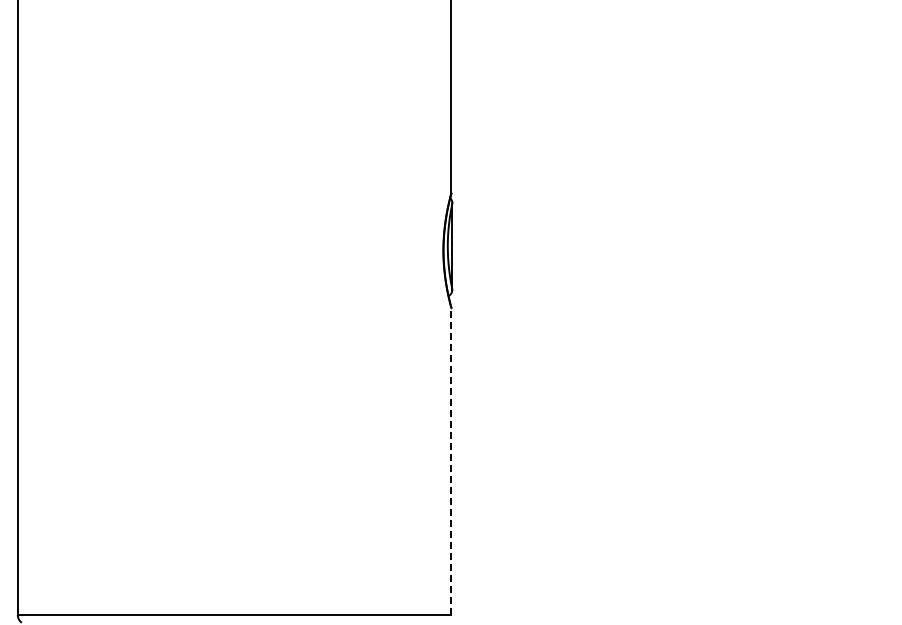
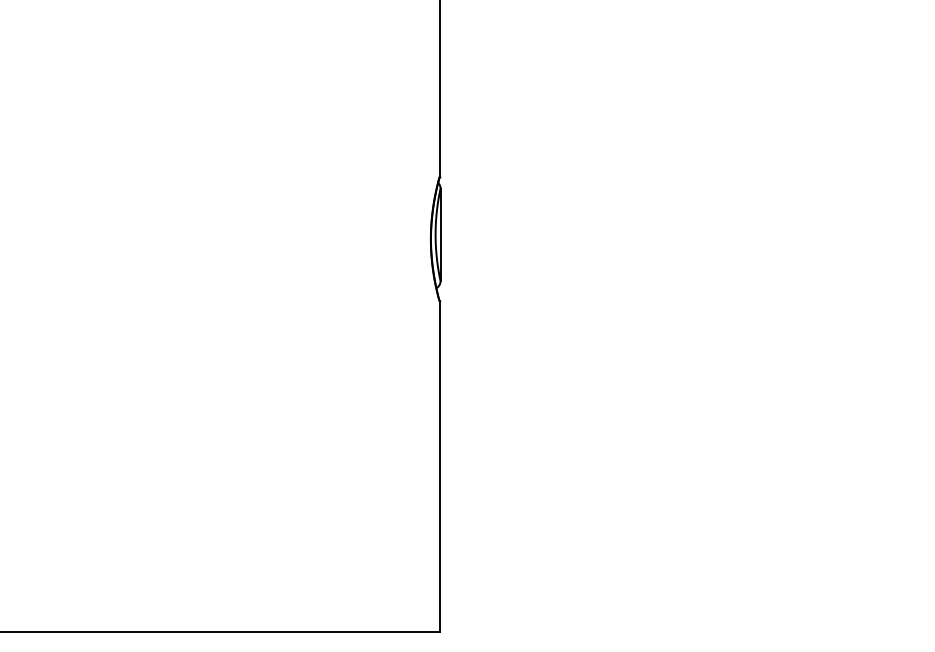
line: (451, 461) -> (439, 466), dashed -> solid

